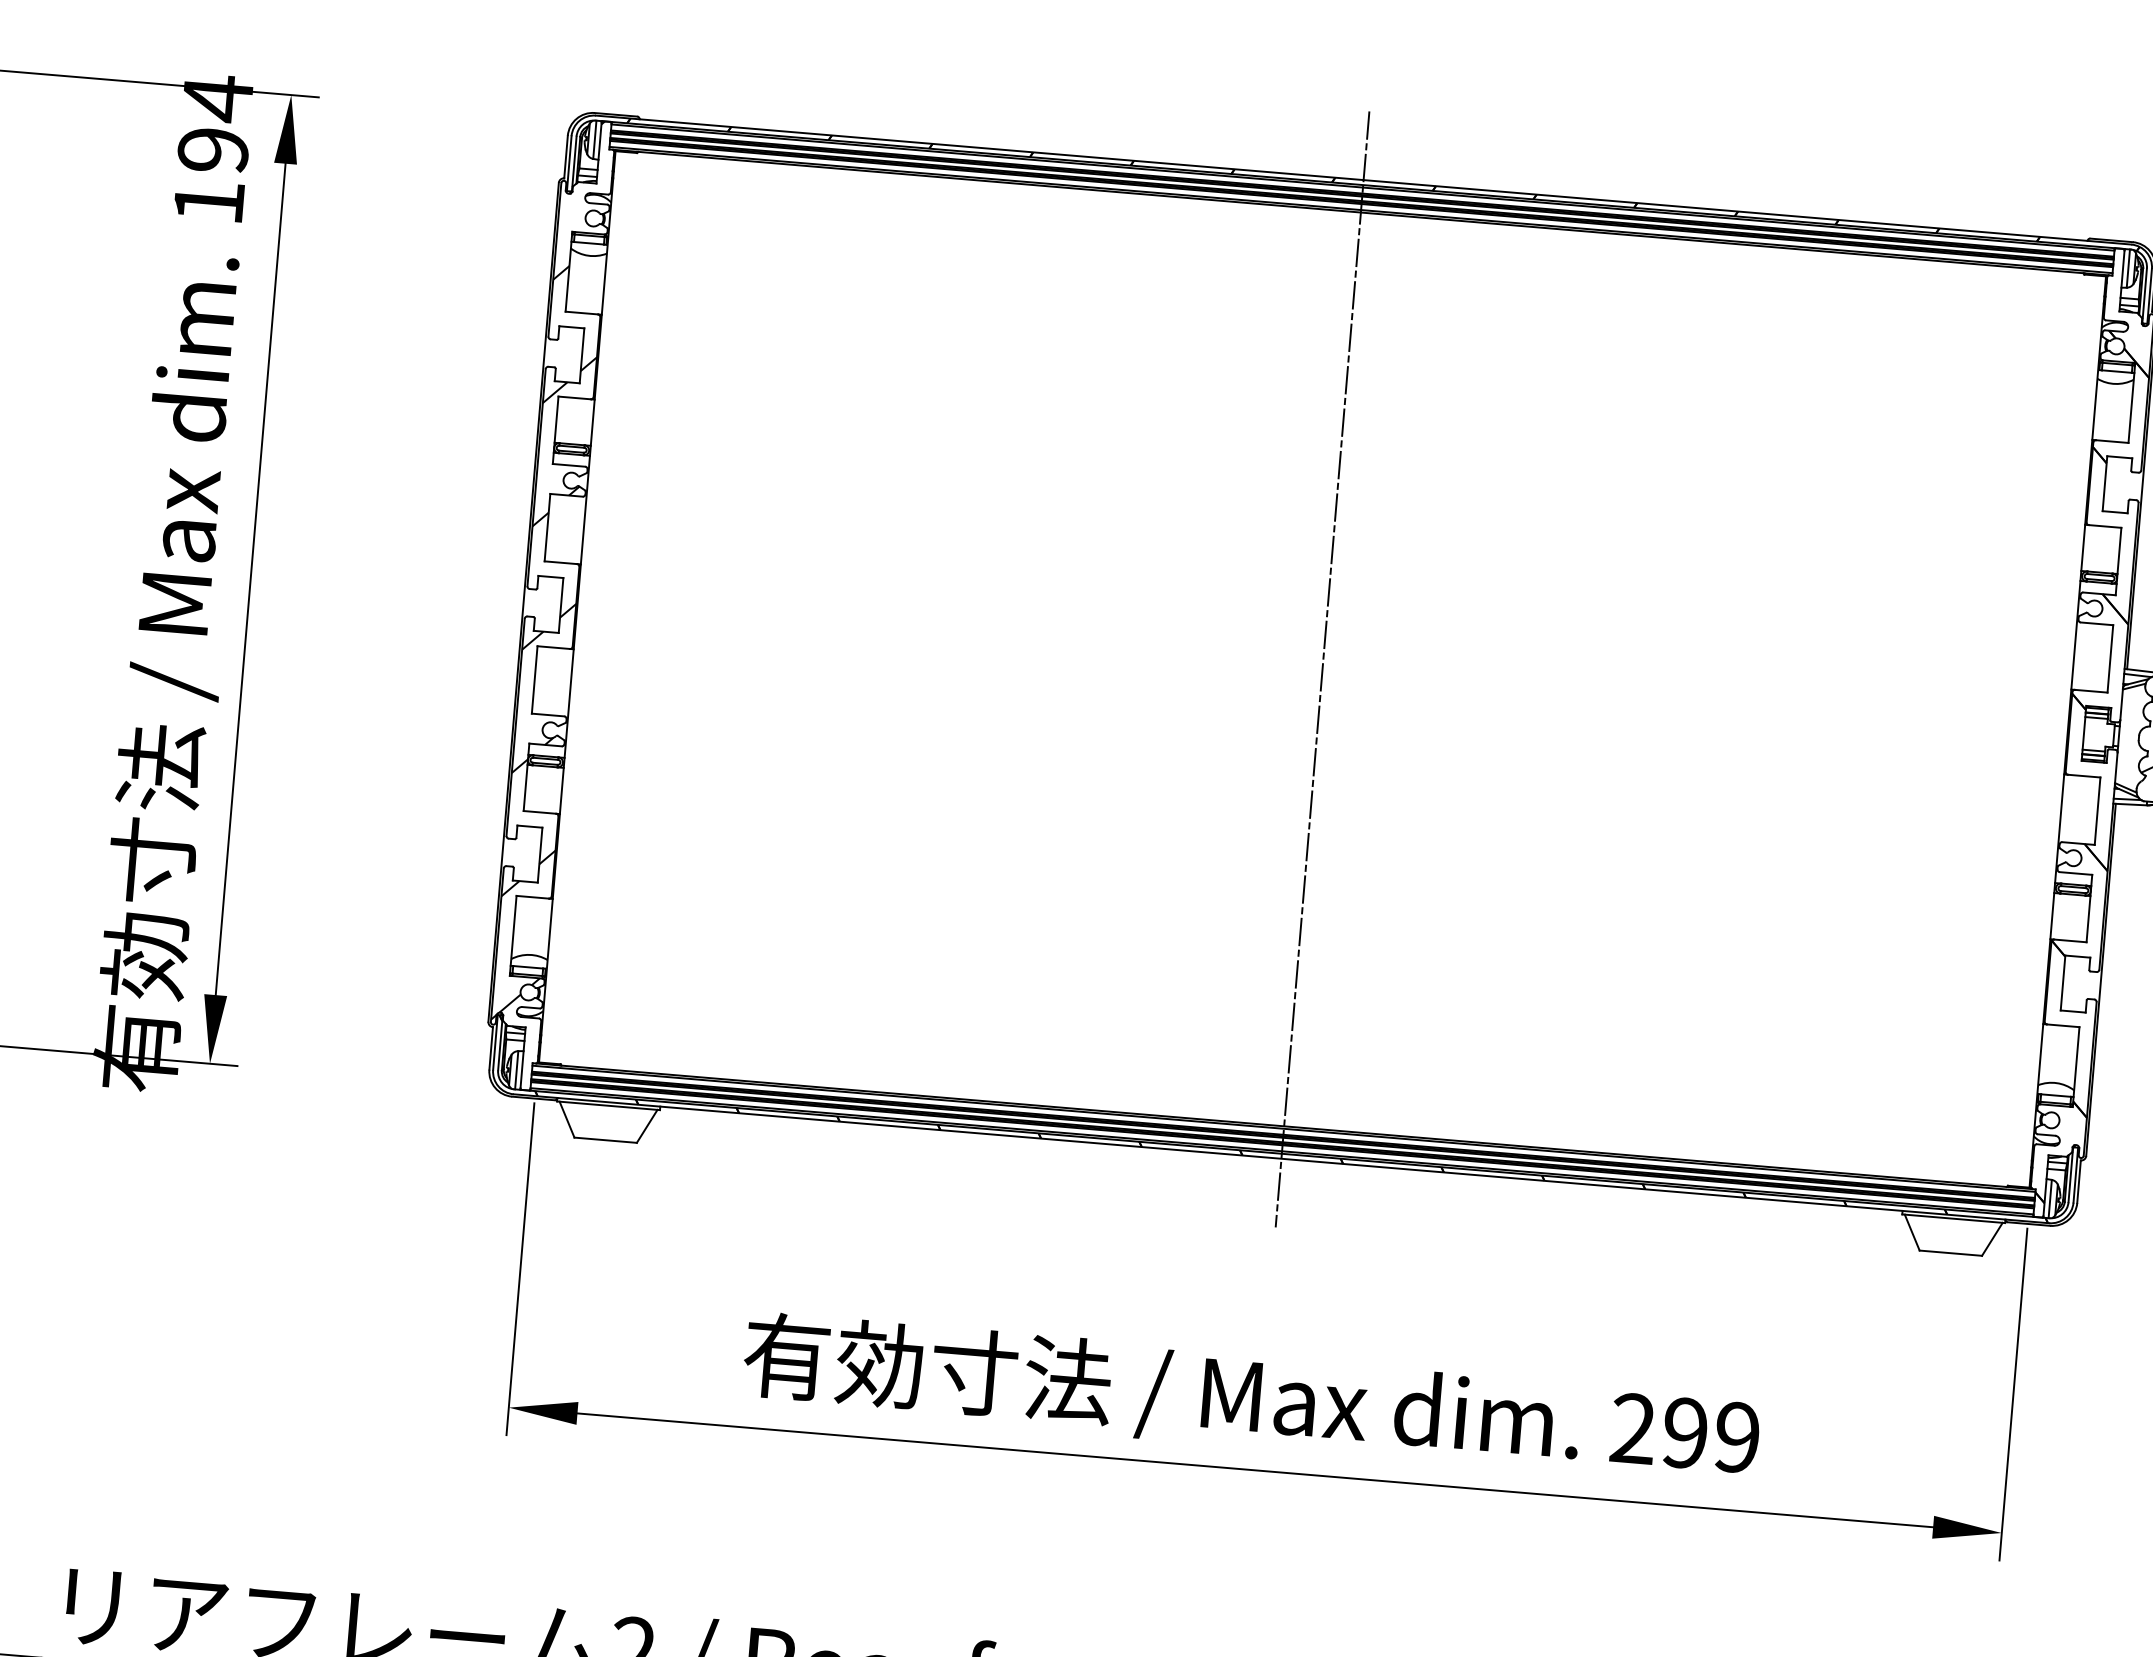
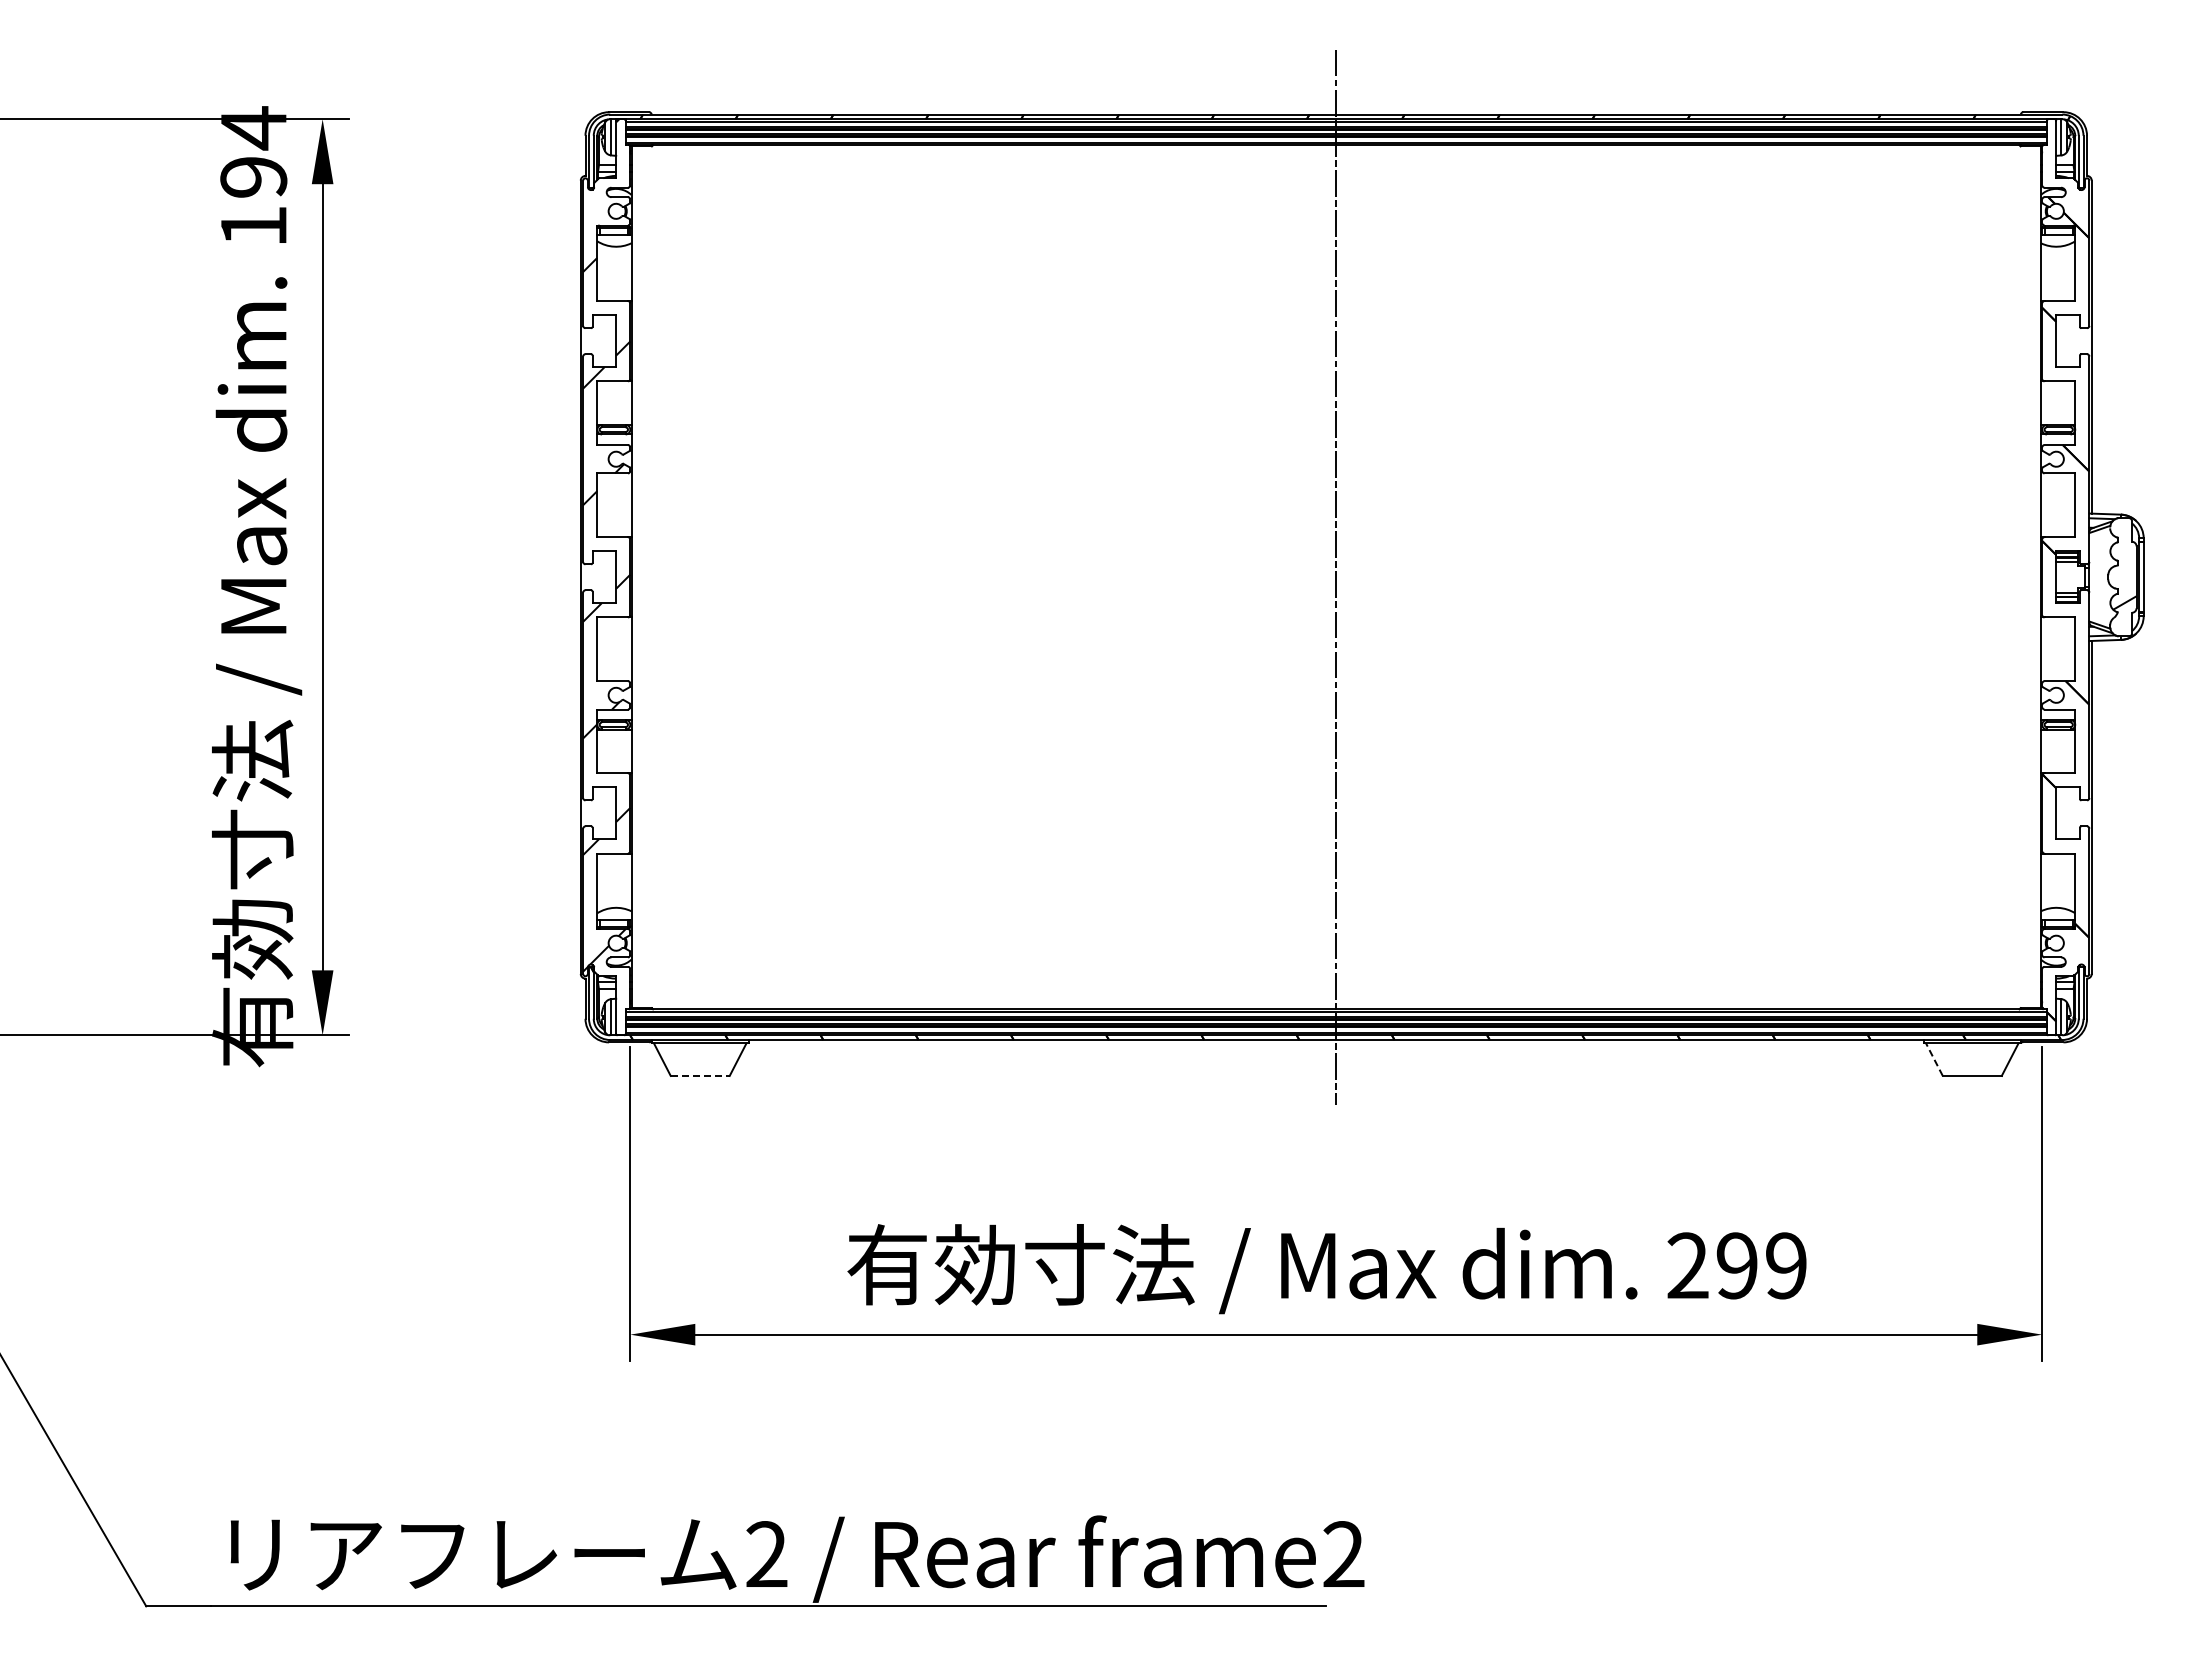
line: (605, 1139) -> (700, 1075), solid -> dashed
line: (1912, 1232) -> (1934, 1059), solid -> dashed

